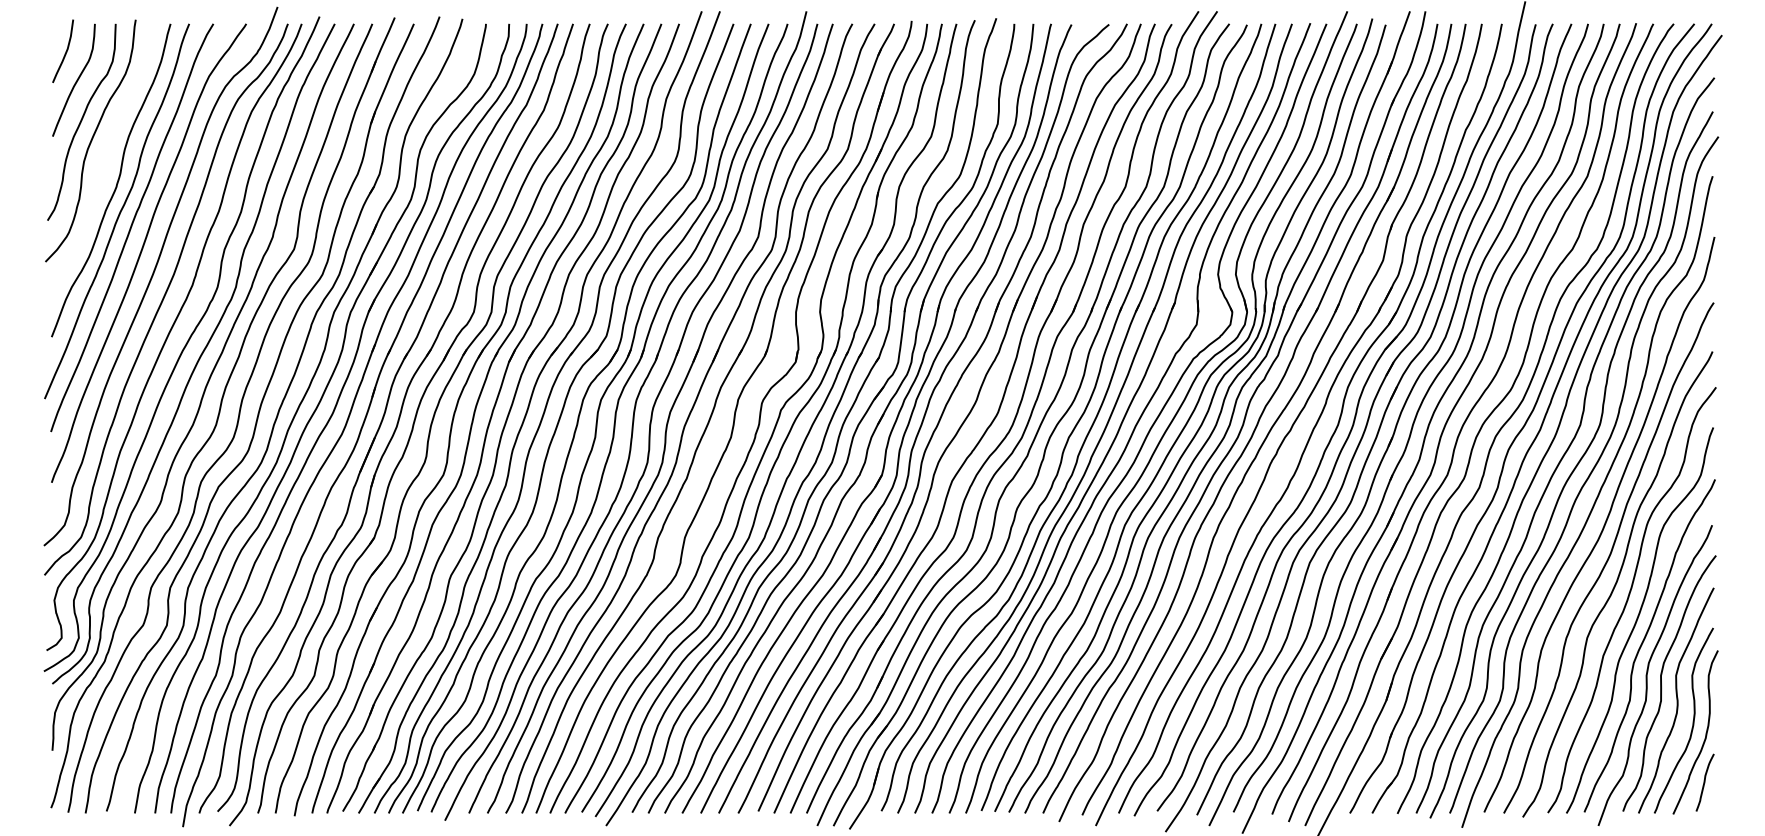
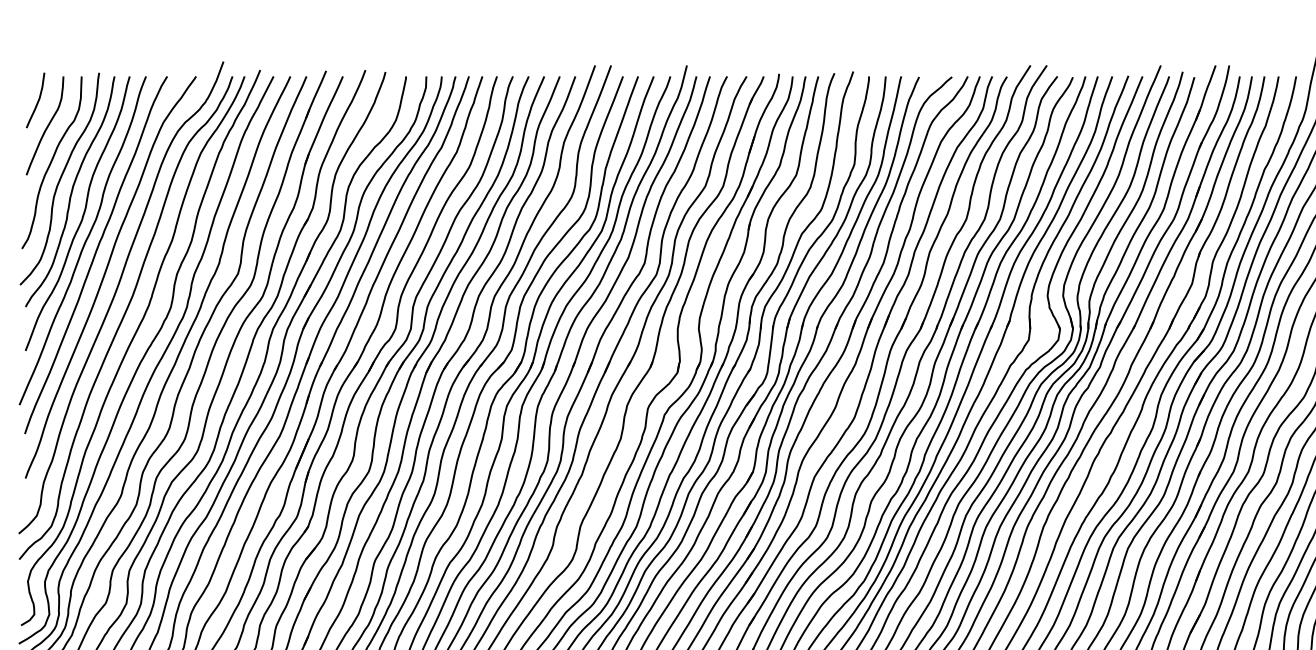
curve: (103, 155) -> (70, 191), added

